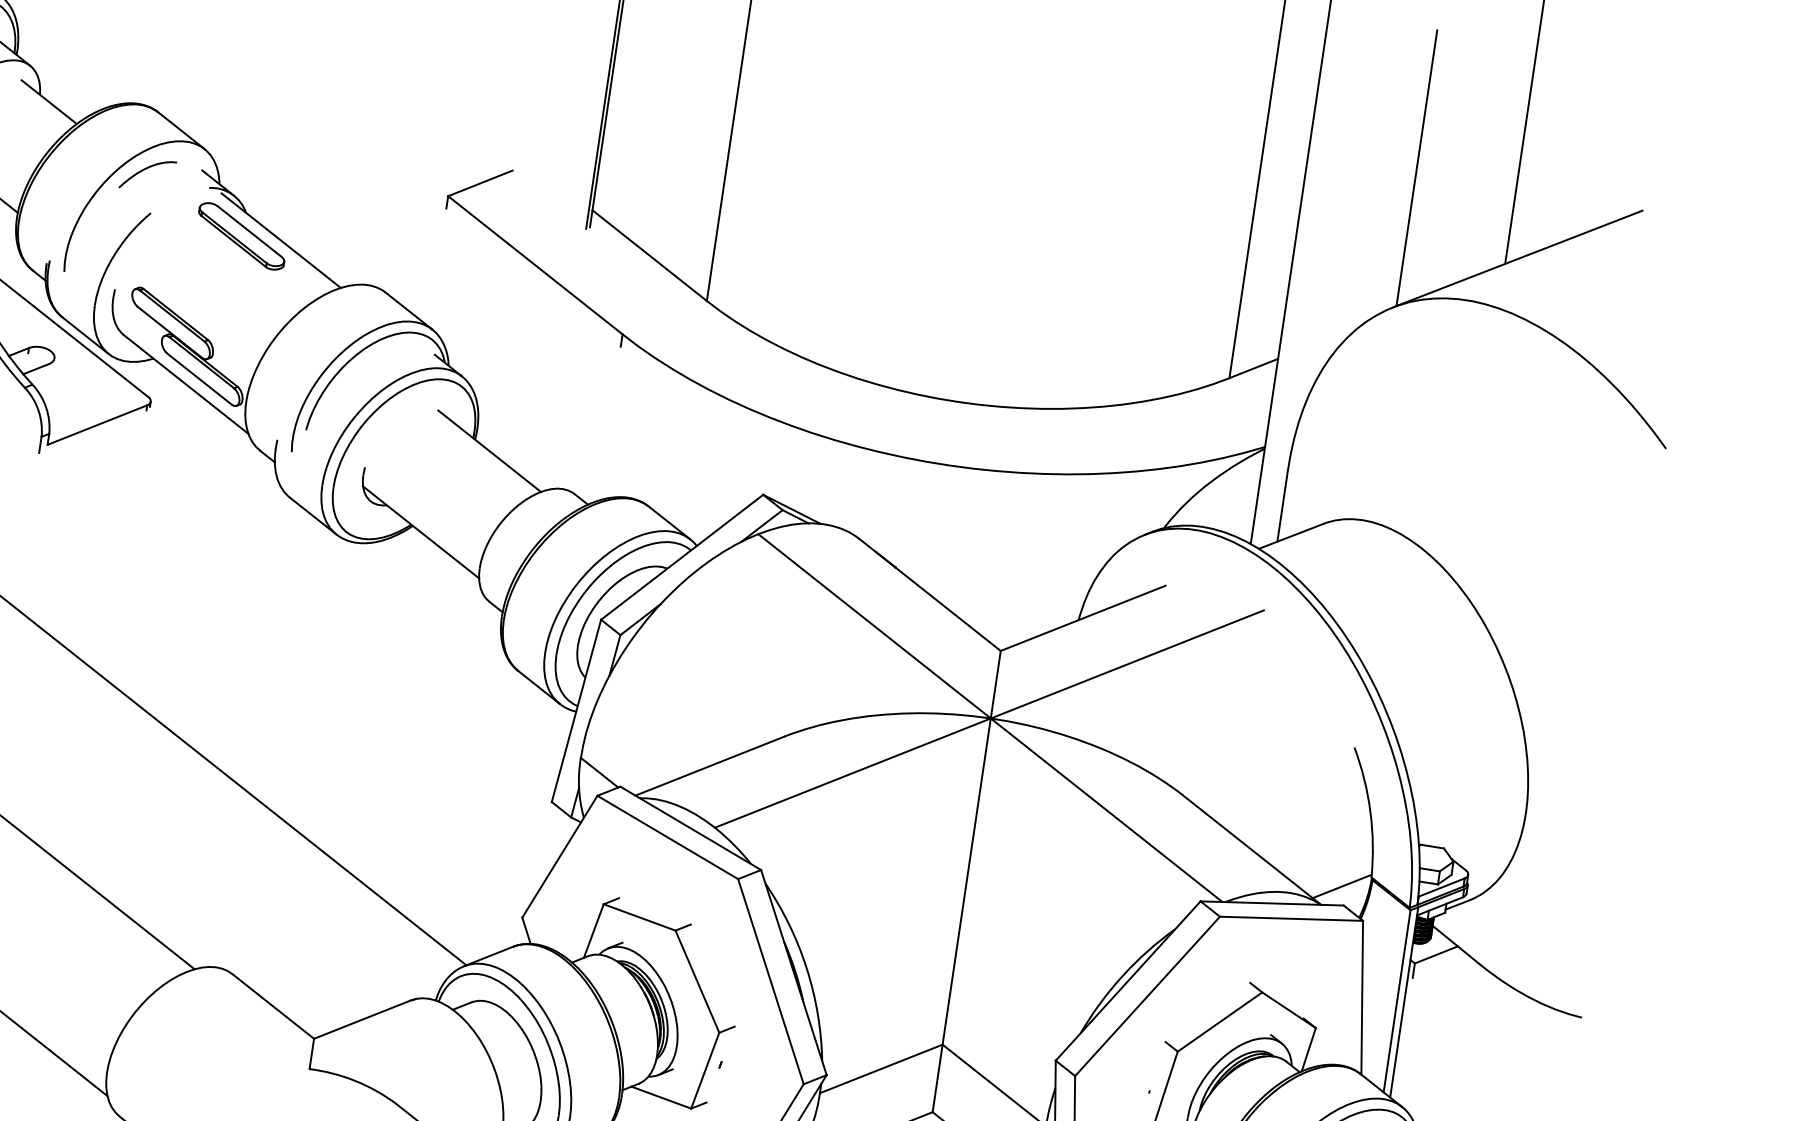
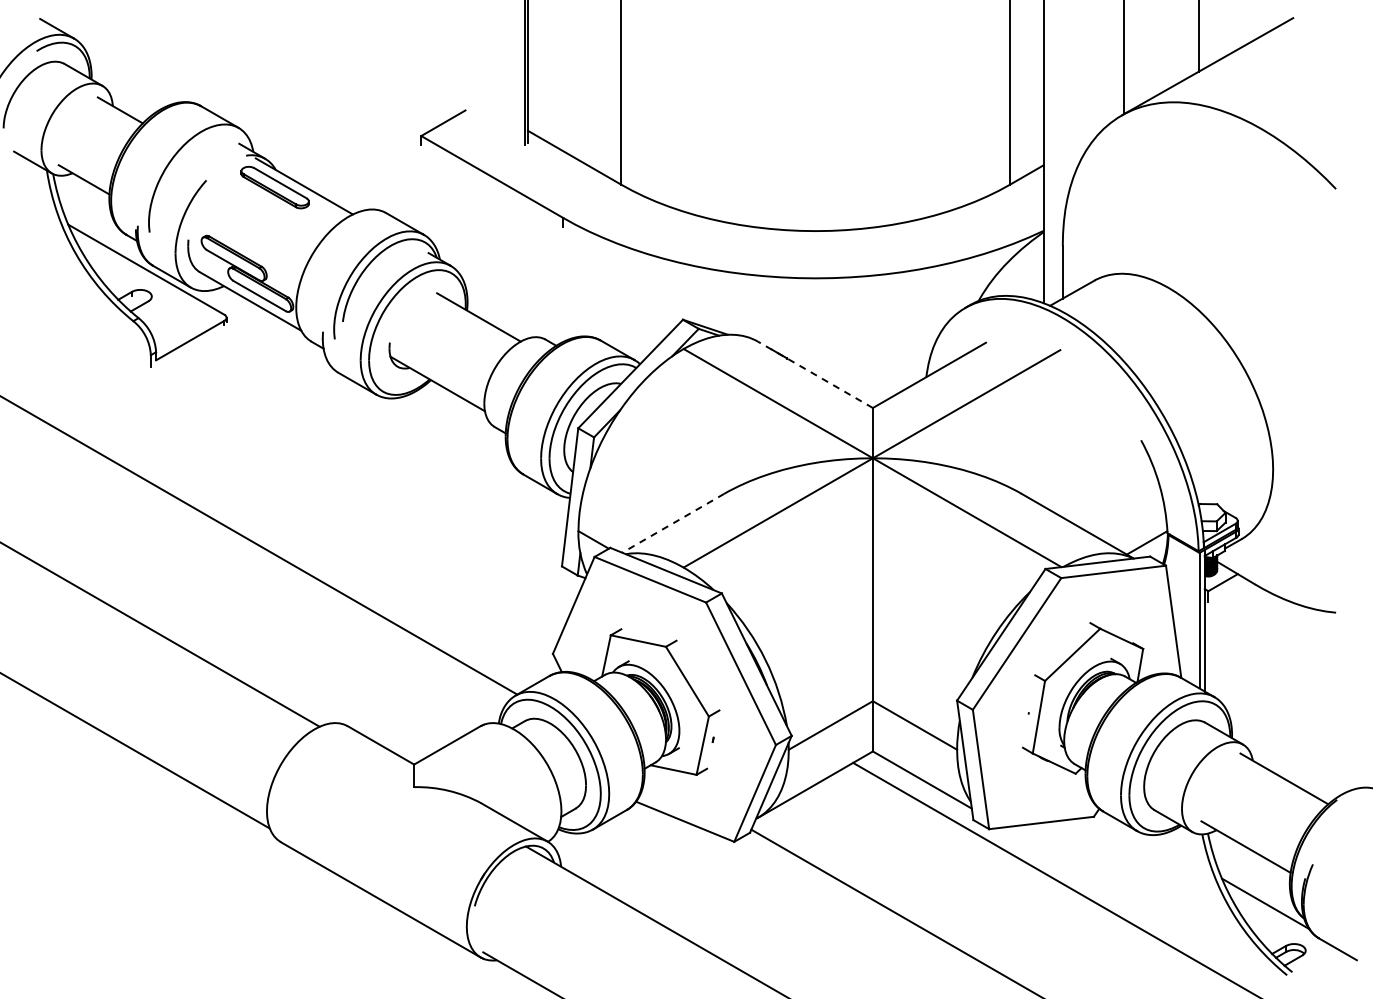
curve: (146, 170) -> (198, 149), removed
line: (930, 594) -> (815, 374), solid -> dashed
line: (710, 766) -> (673, 523), solid -> dashed

